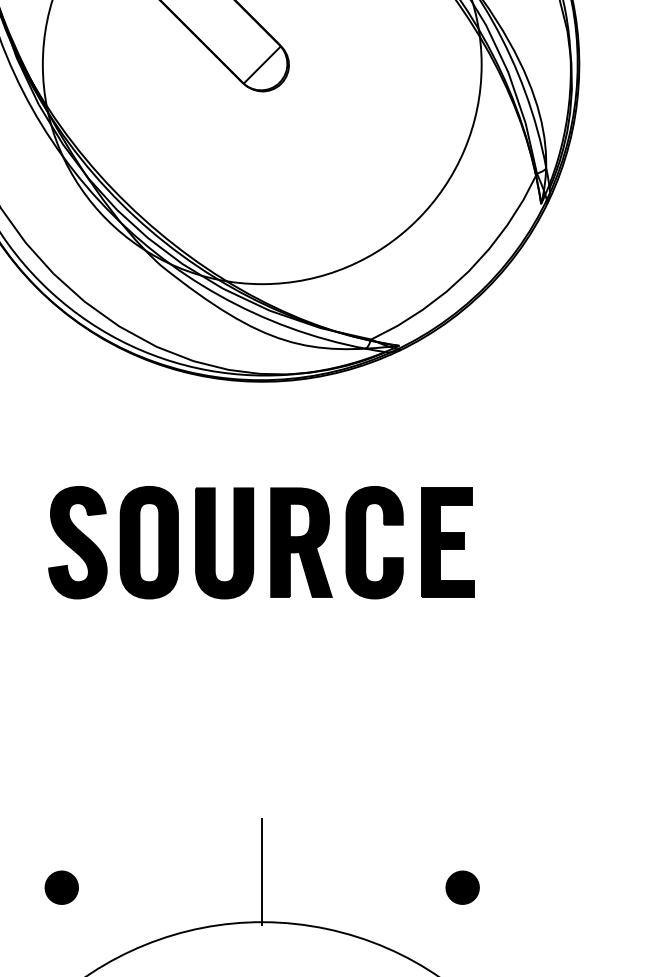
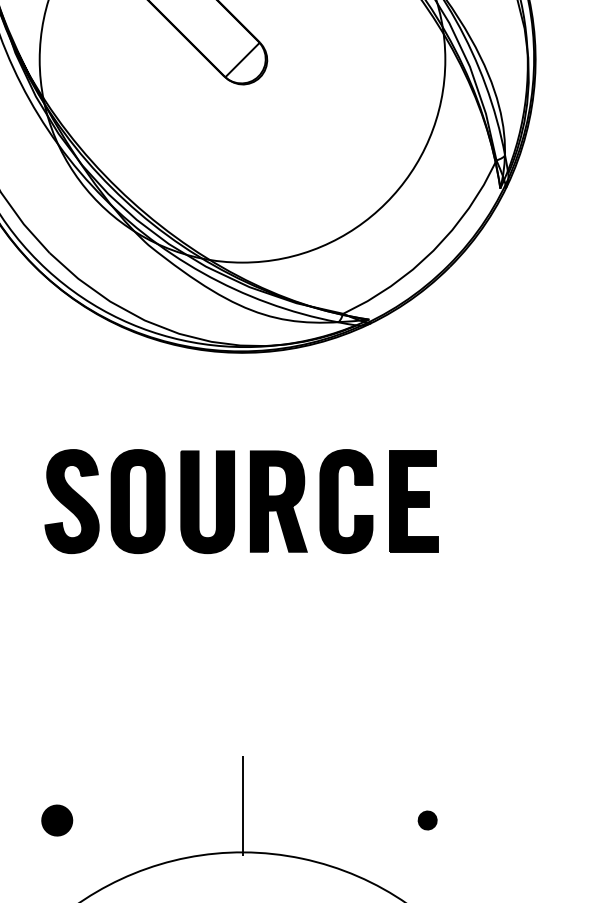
part: (462, 887) -> (427, 820), size x0.6

